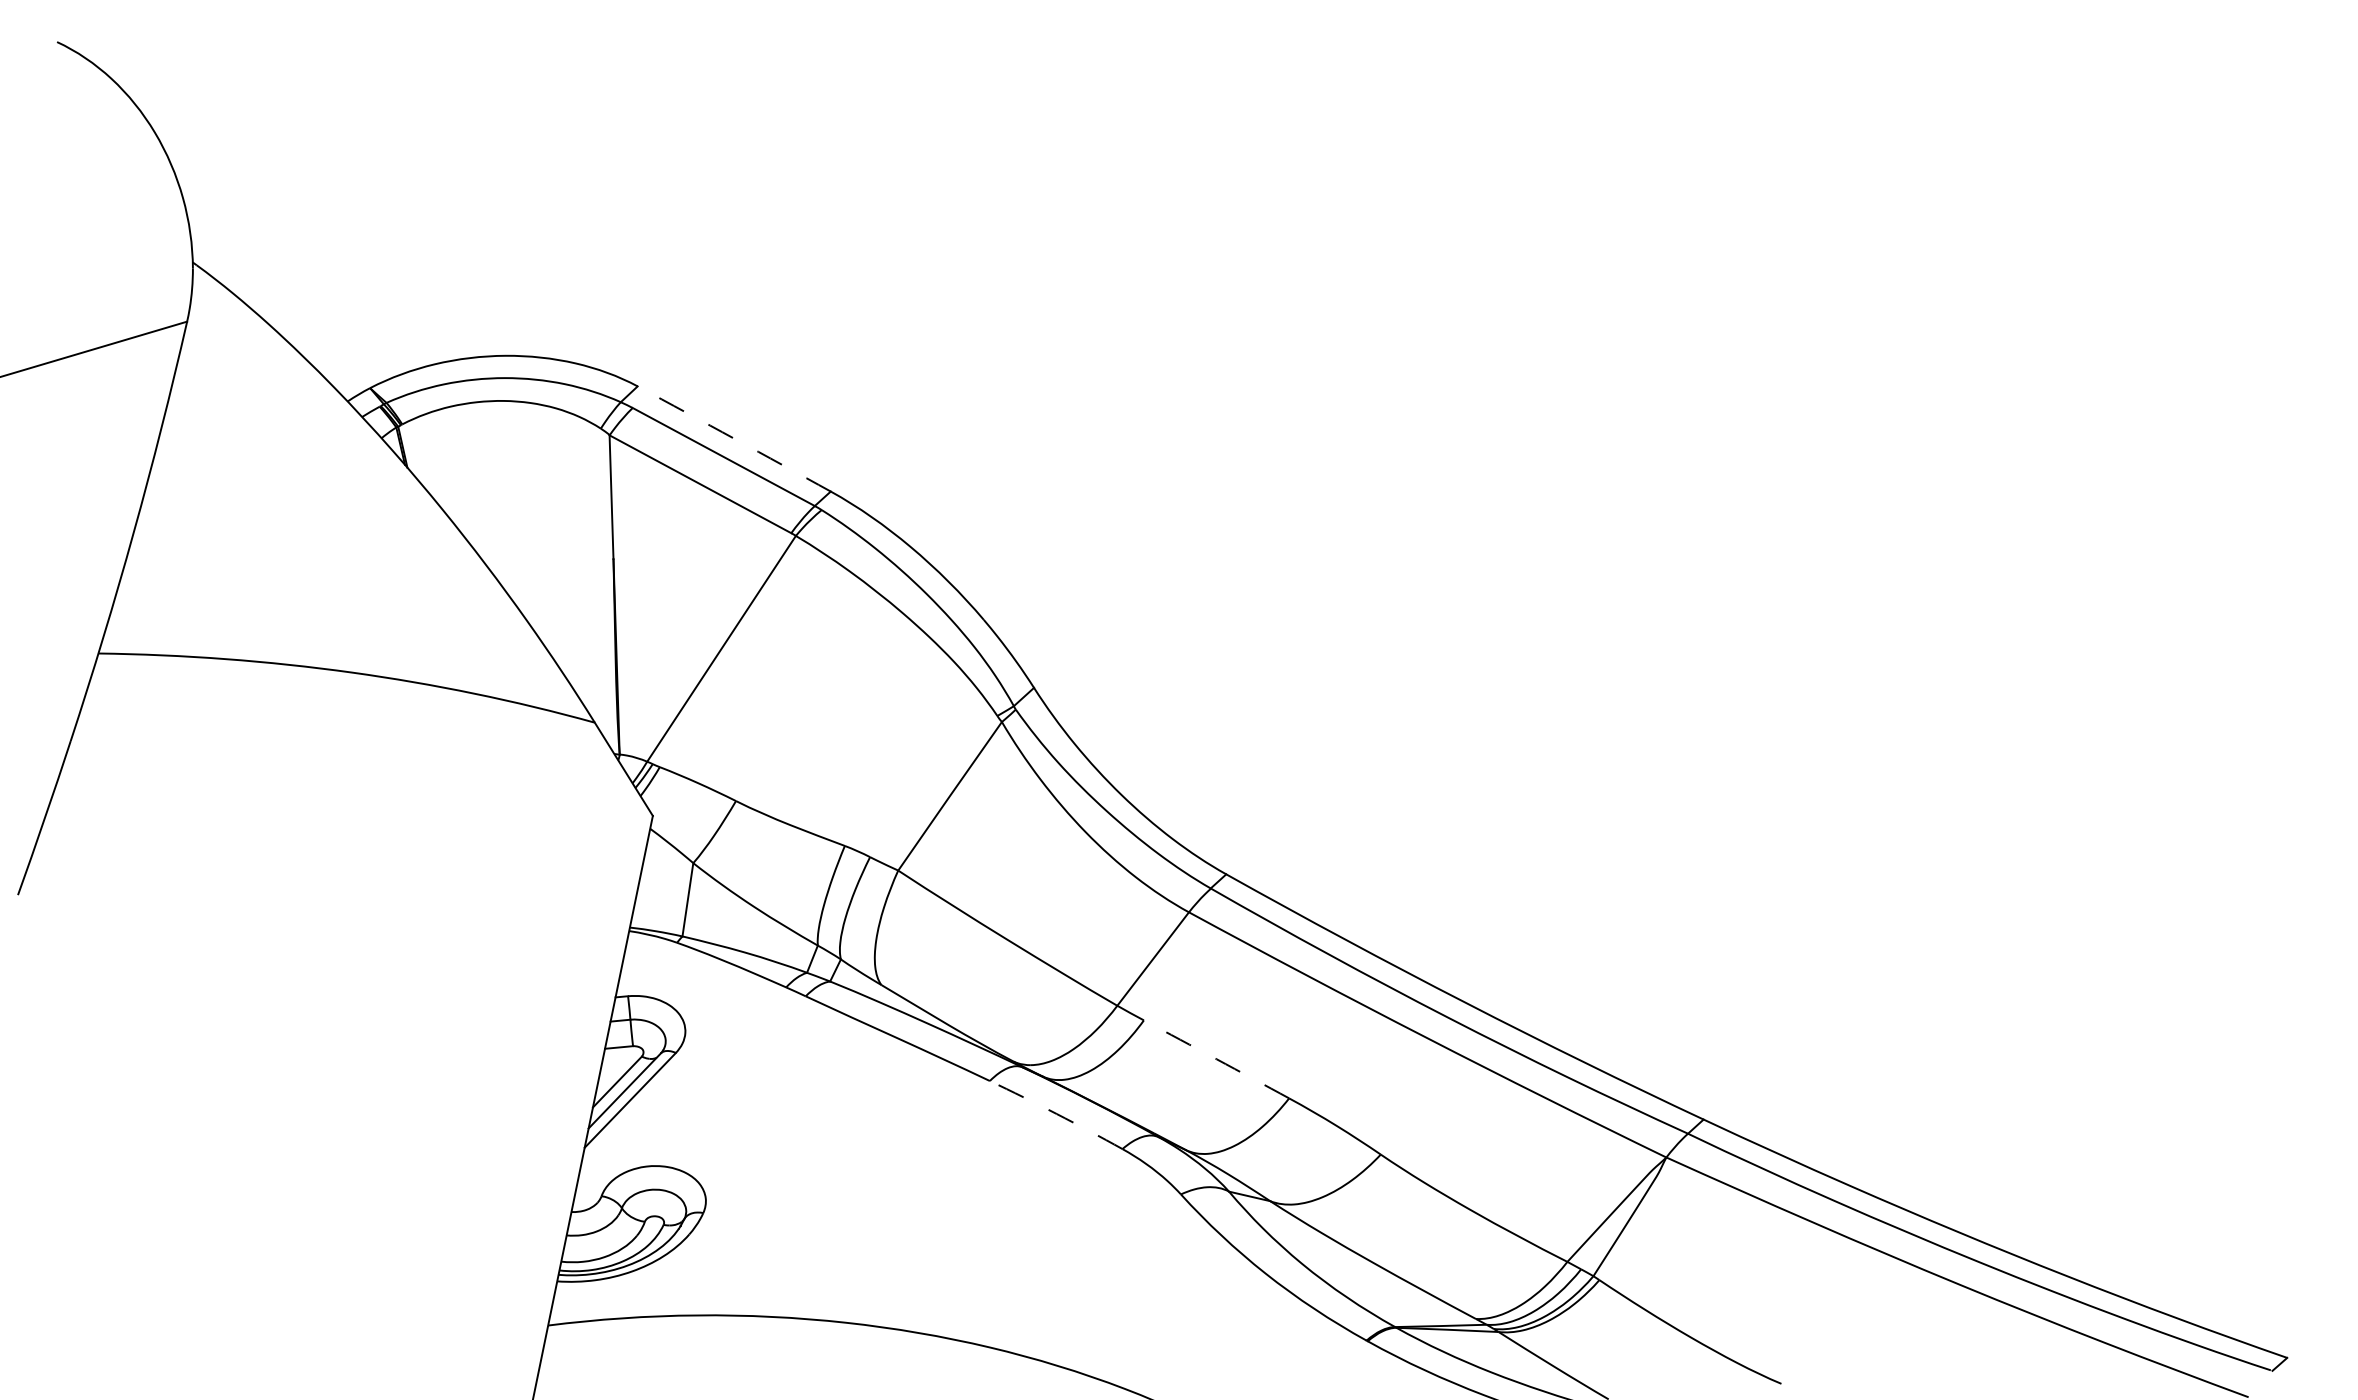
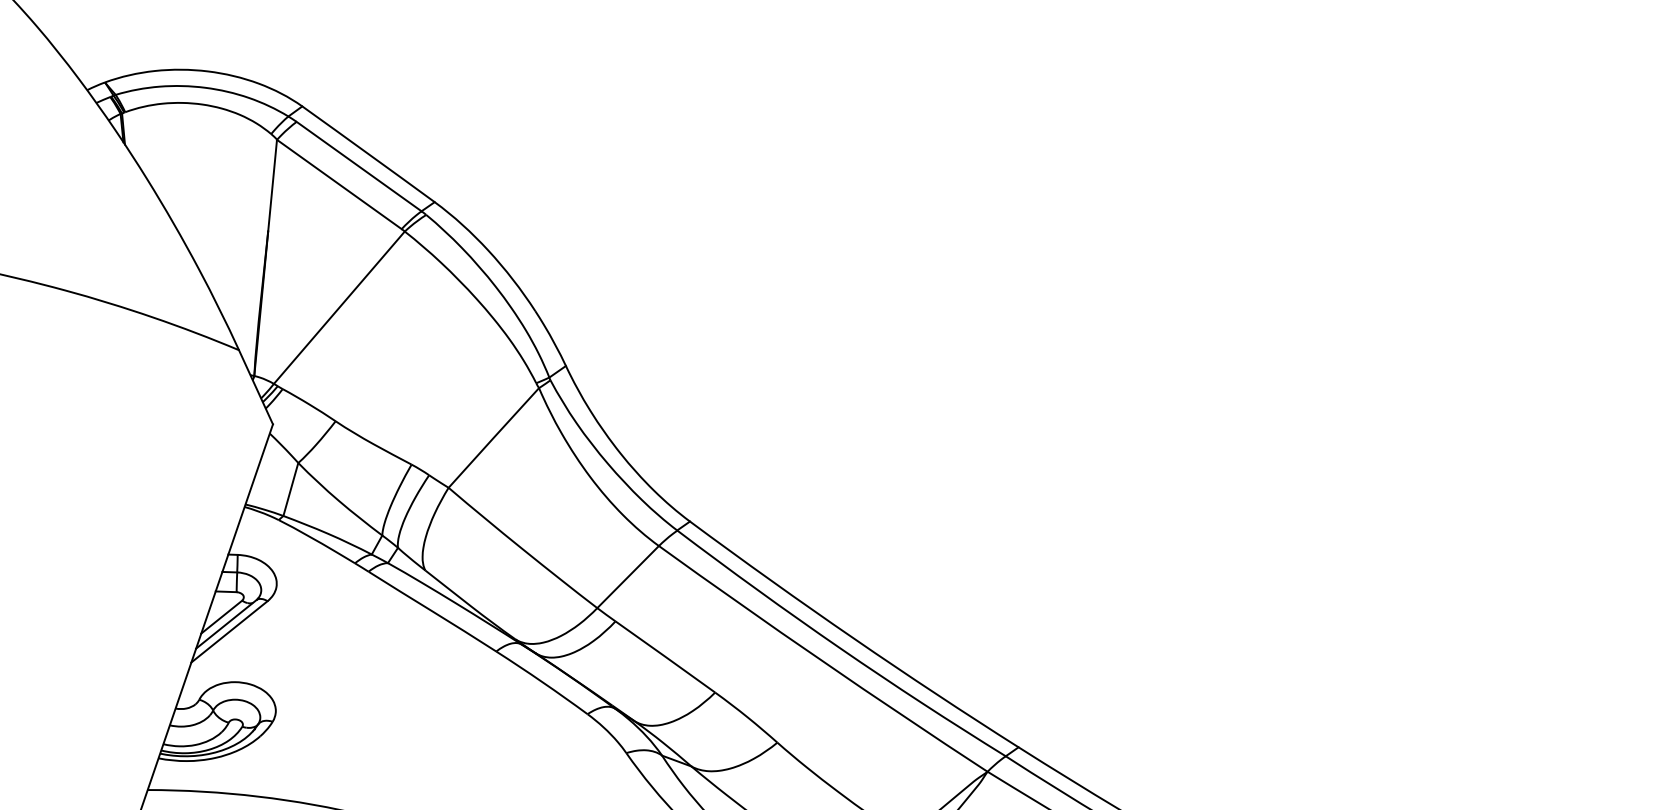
arc: (734, 438) -> (368, 153), dashed -> solid
arc: (1216, 1059) -> (665, 657), dashed -> solid
arc: (1056, 1114) -> (542, 682), dashed -> solid

